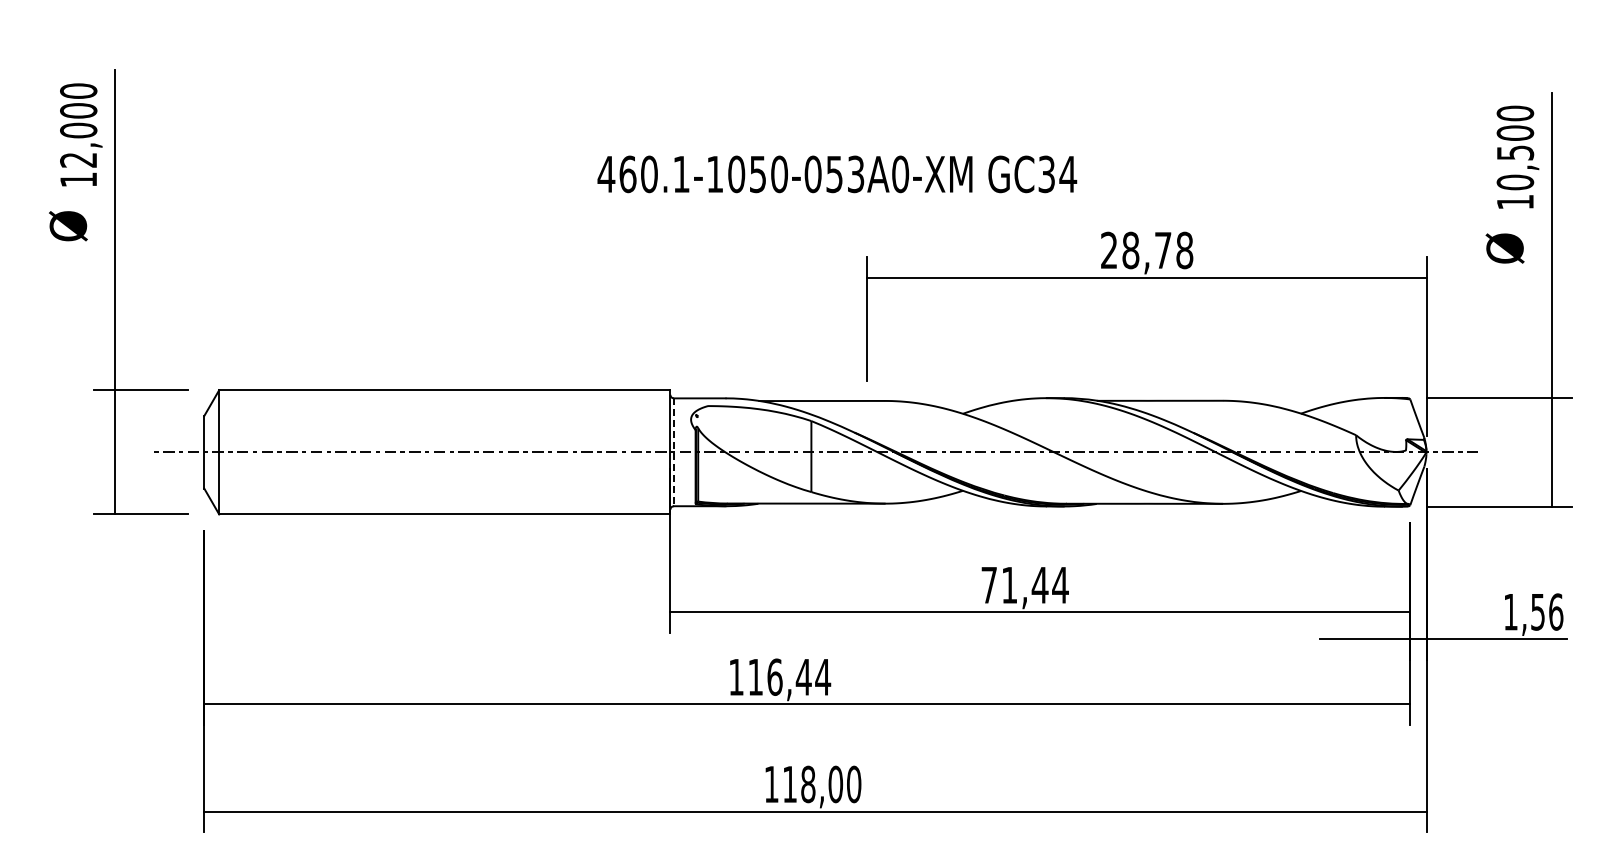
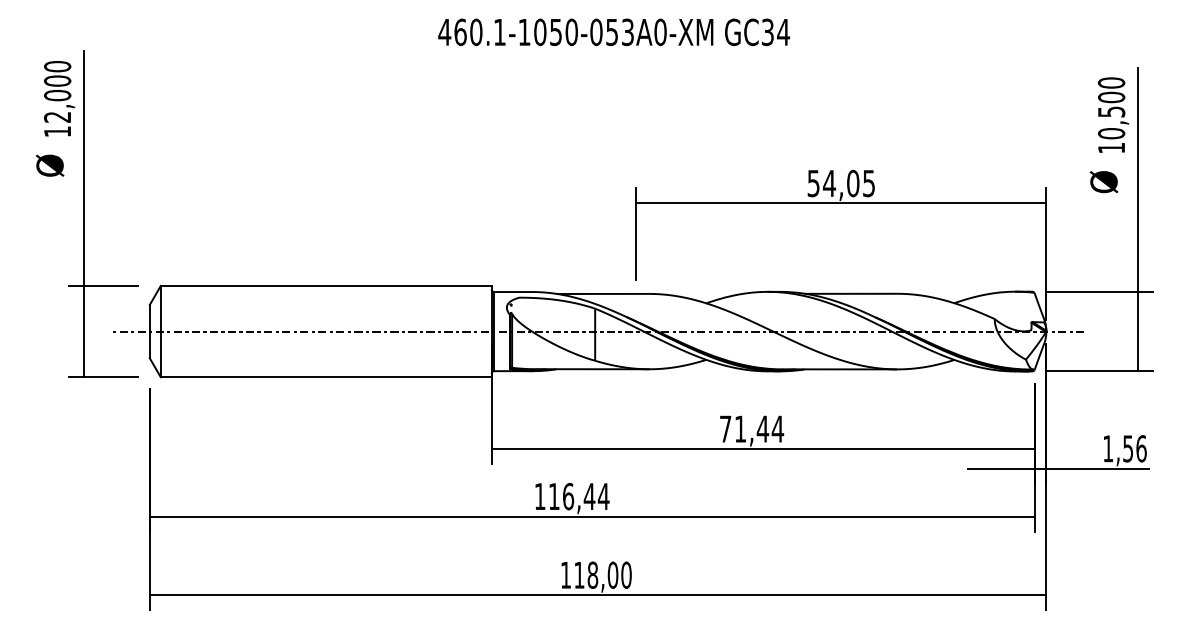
text: (837, 174) -> (614, 32), moved
text: (1147, 250) -> (841, 183), 28,78 -> 54,05
line: (674, 452) -> (494, 331), dashed -> solid

